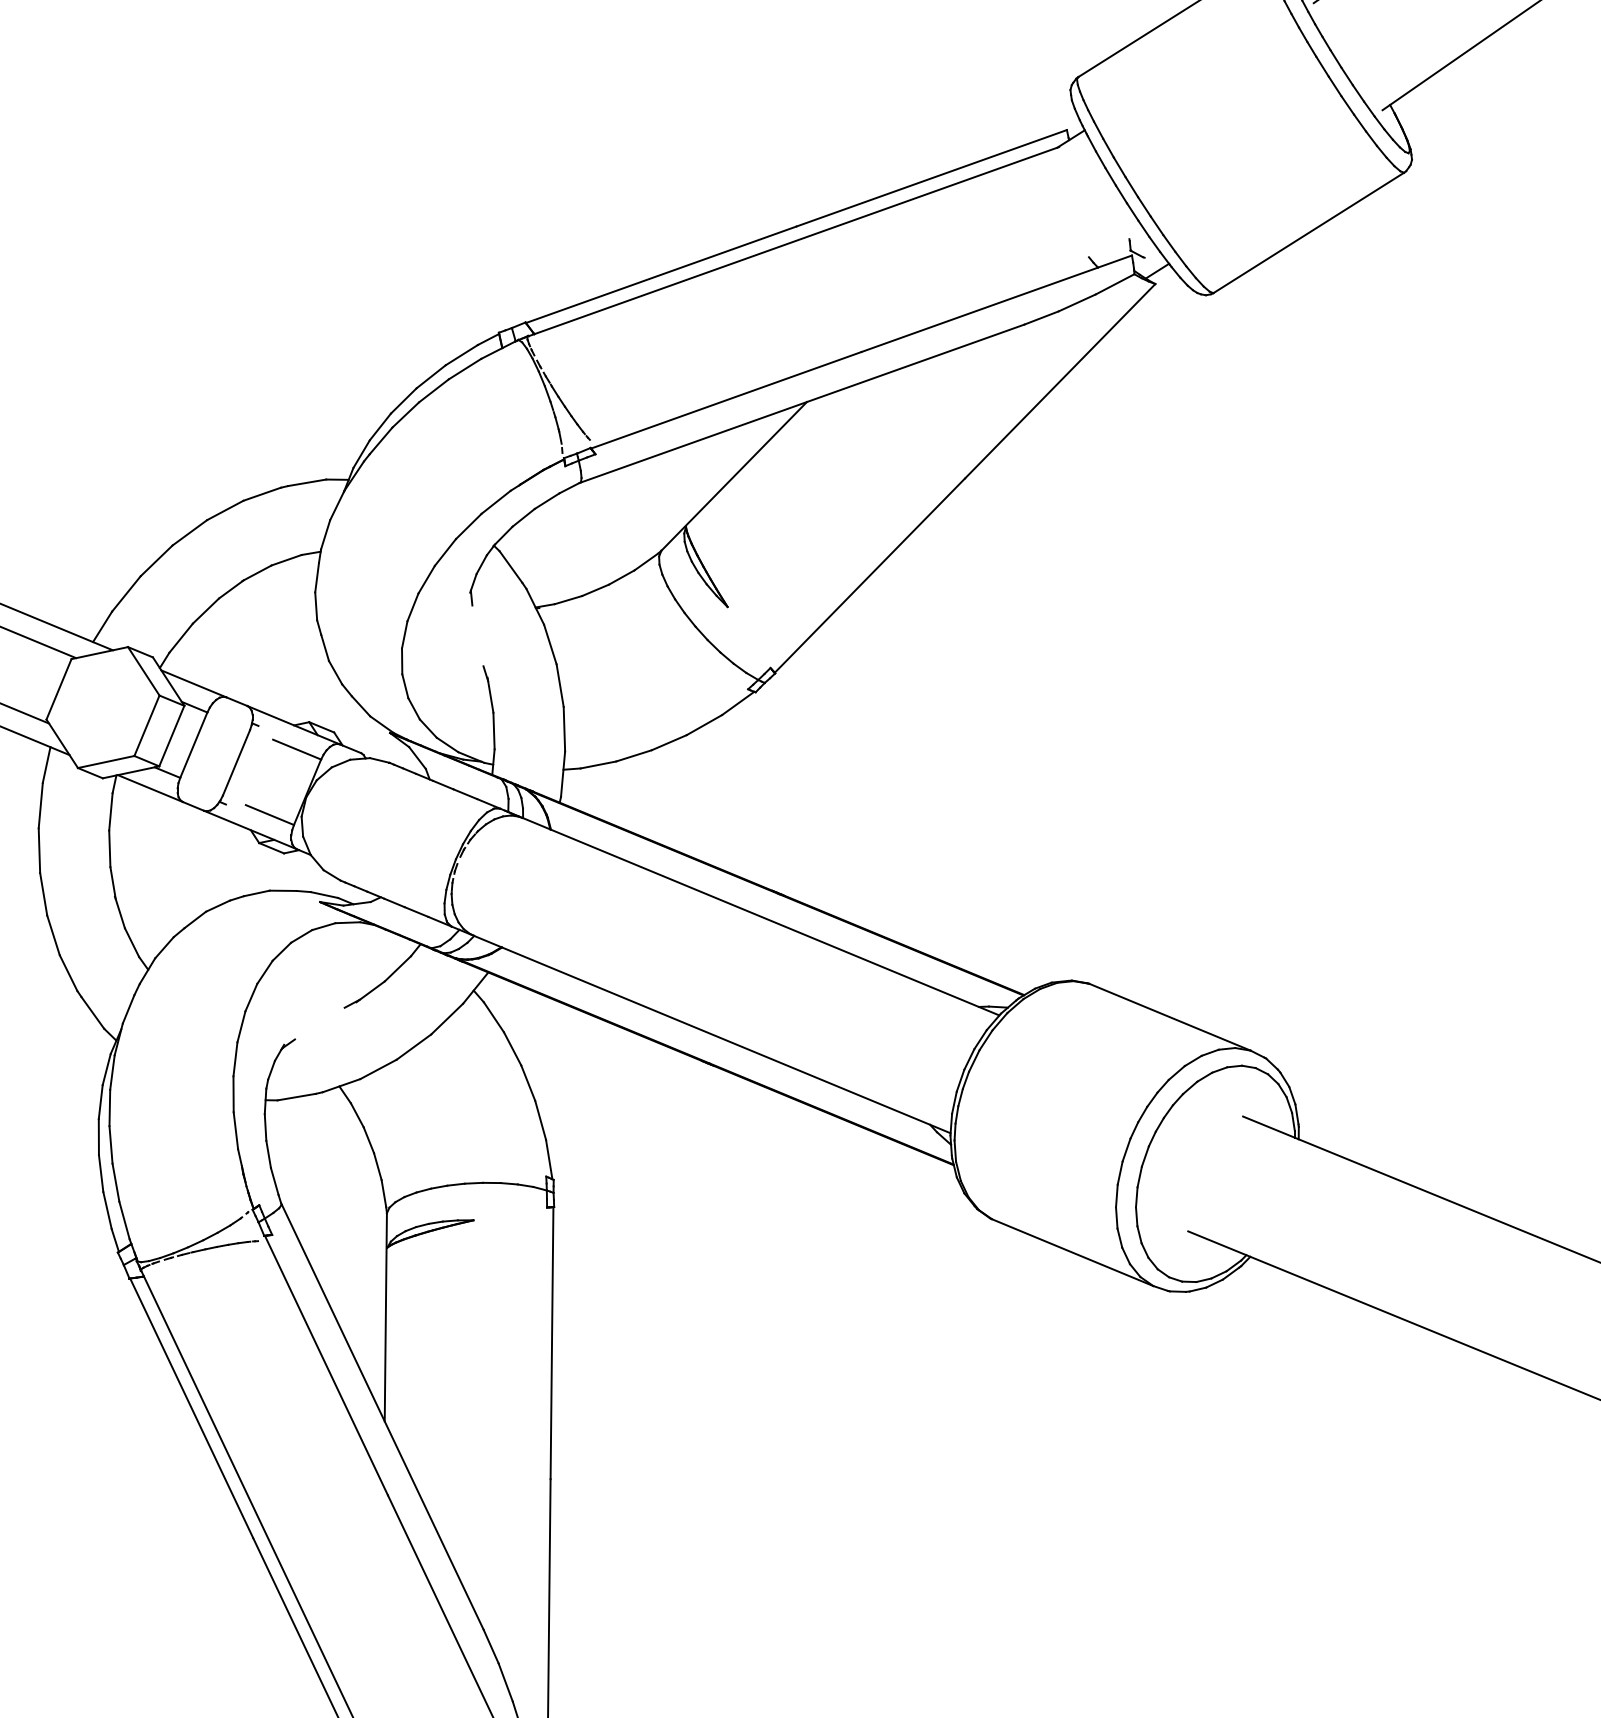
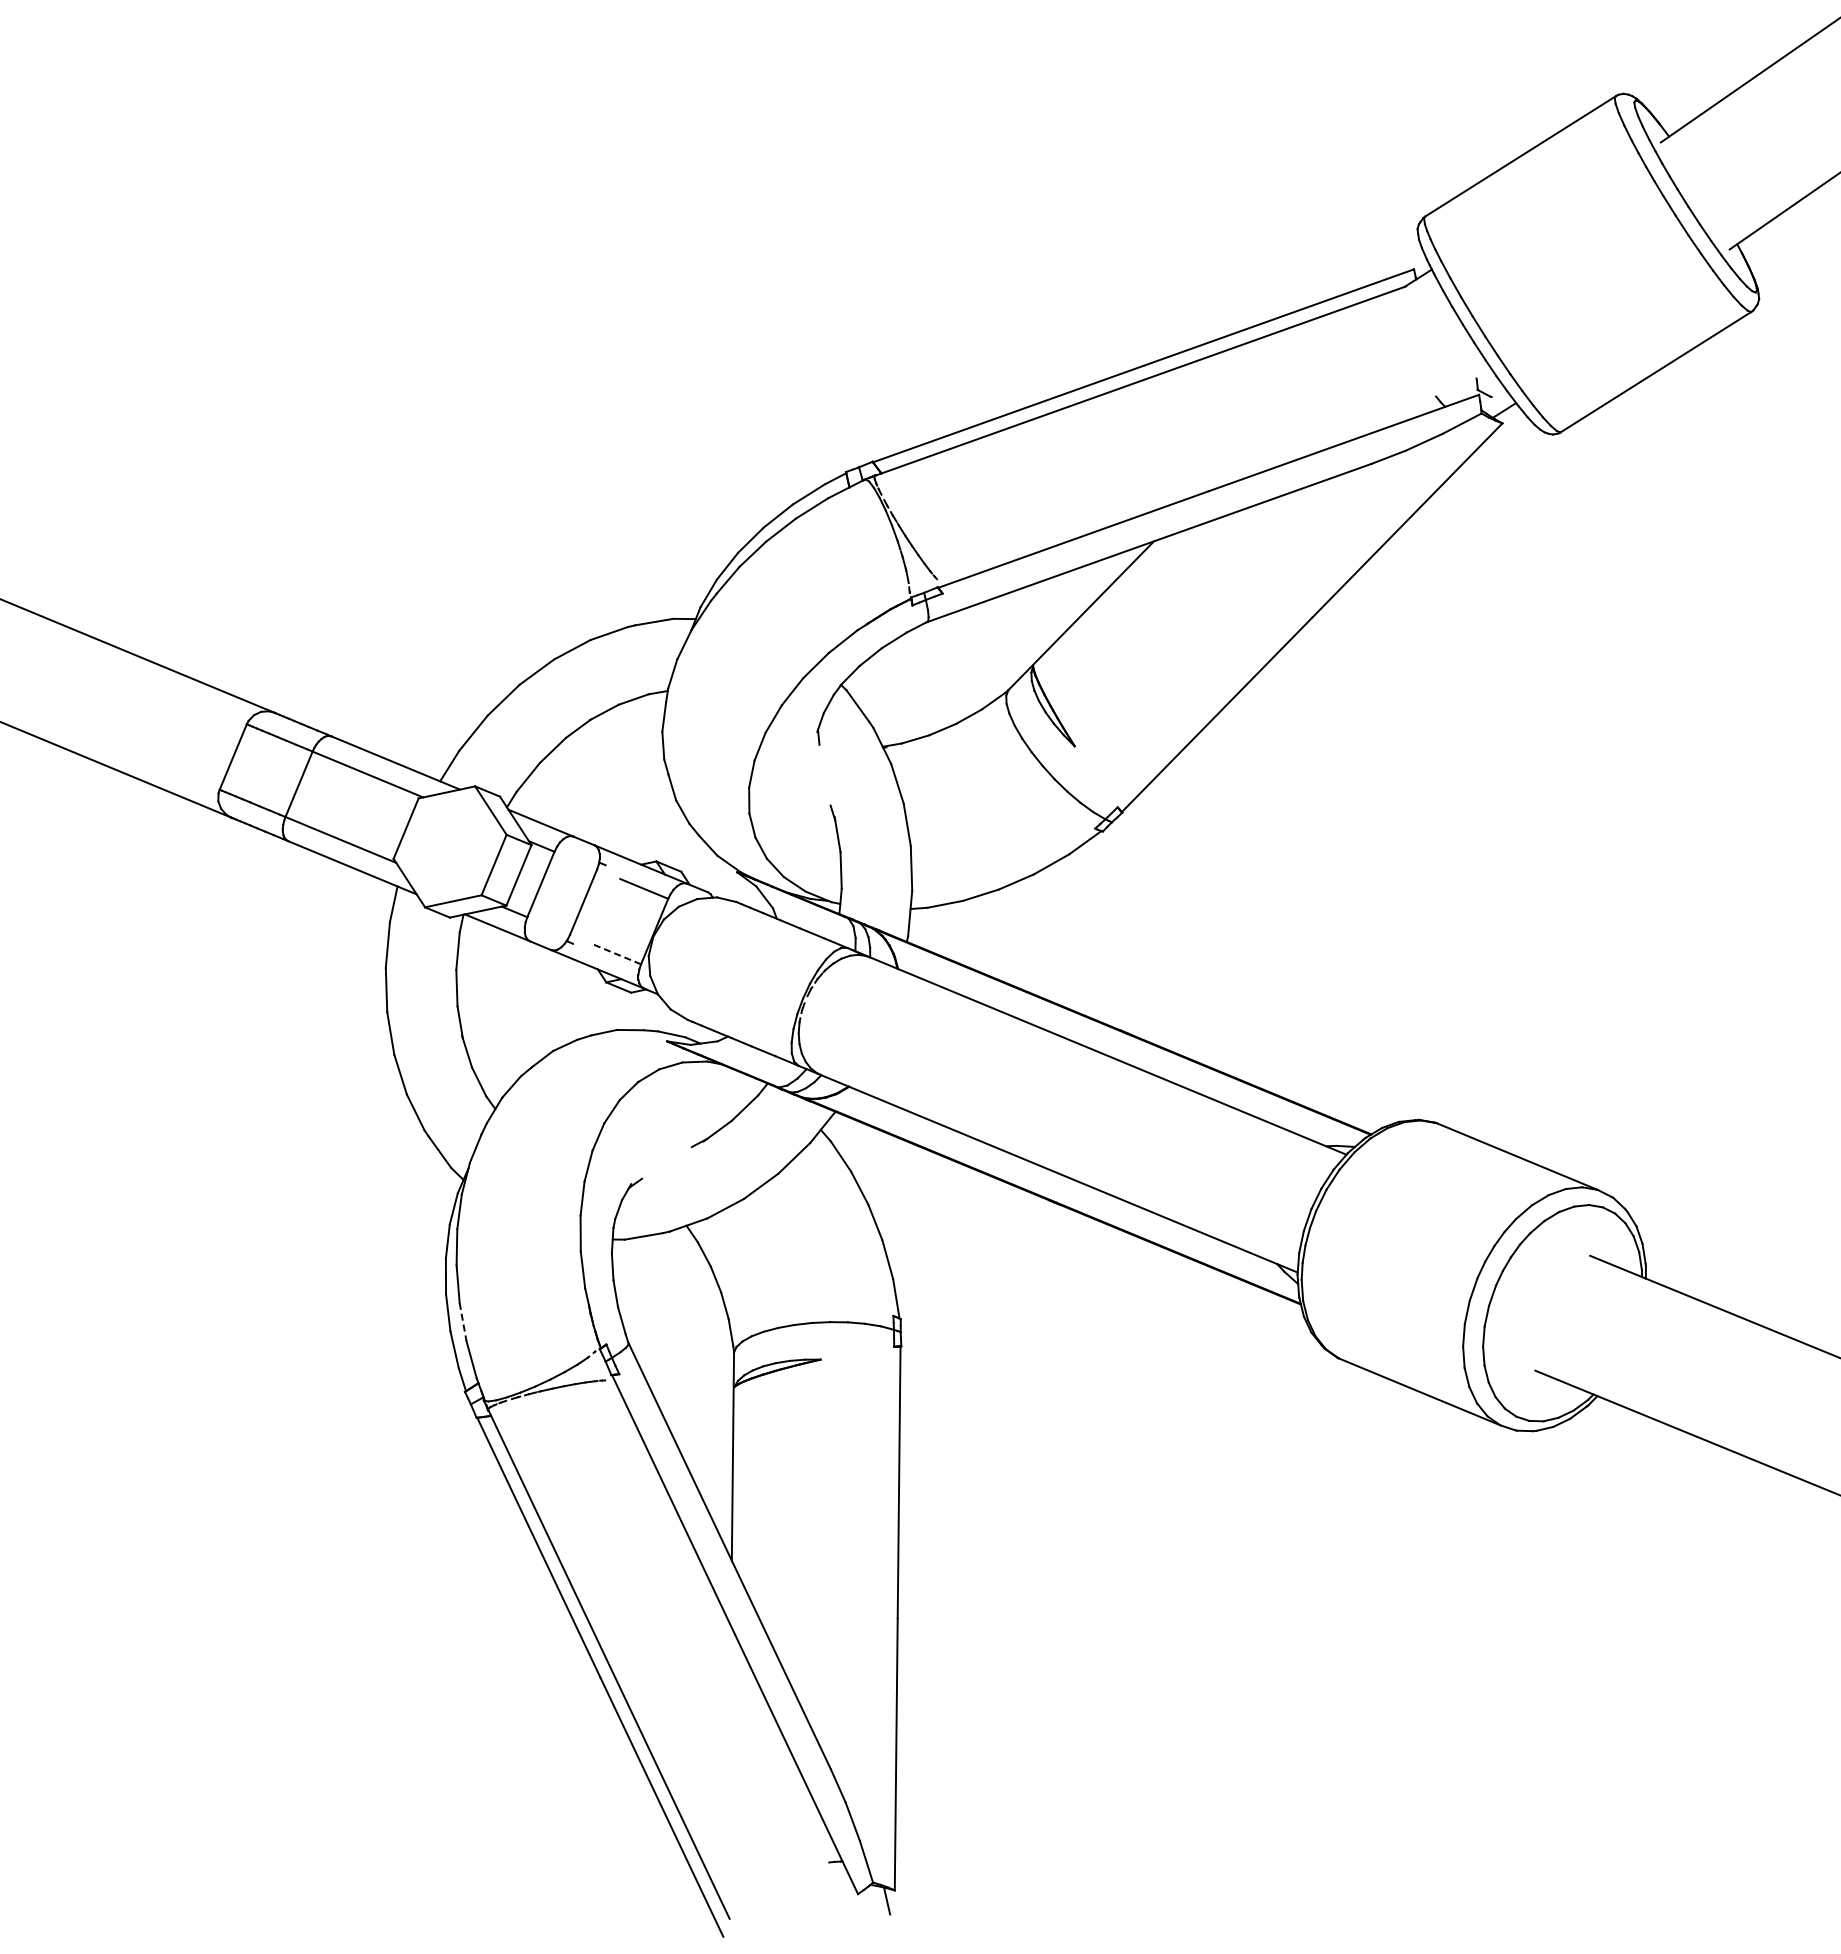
line: (269, 815) -> (616, 954), solid -> dashed
line: (116, 1183) -> (463, 1322), solid -> dashed

